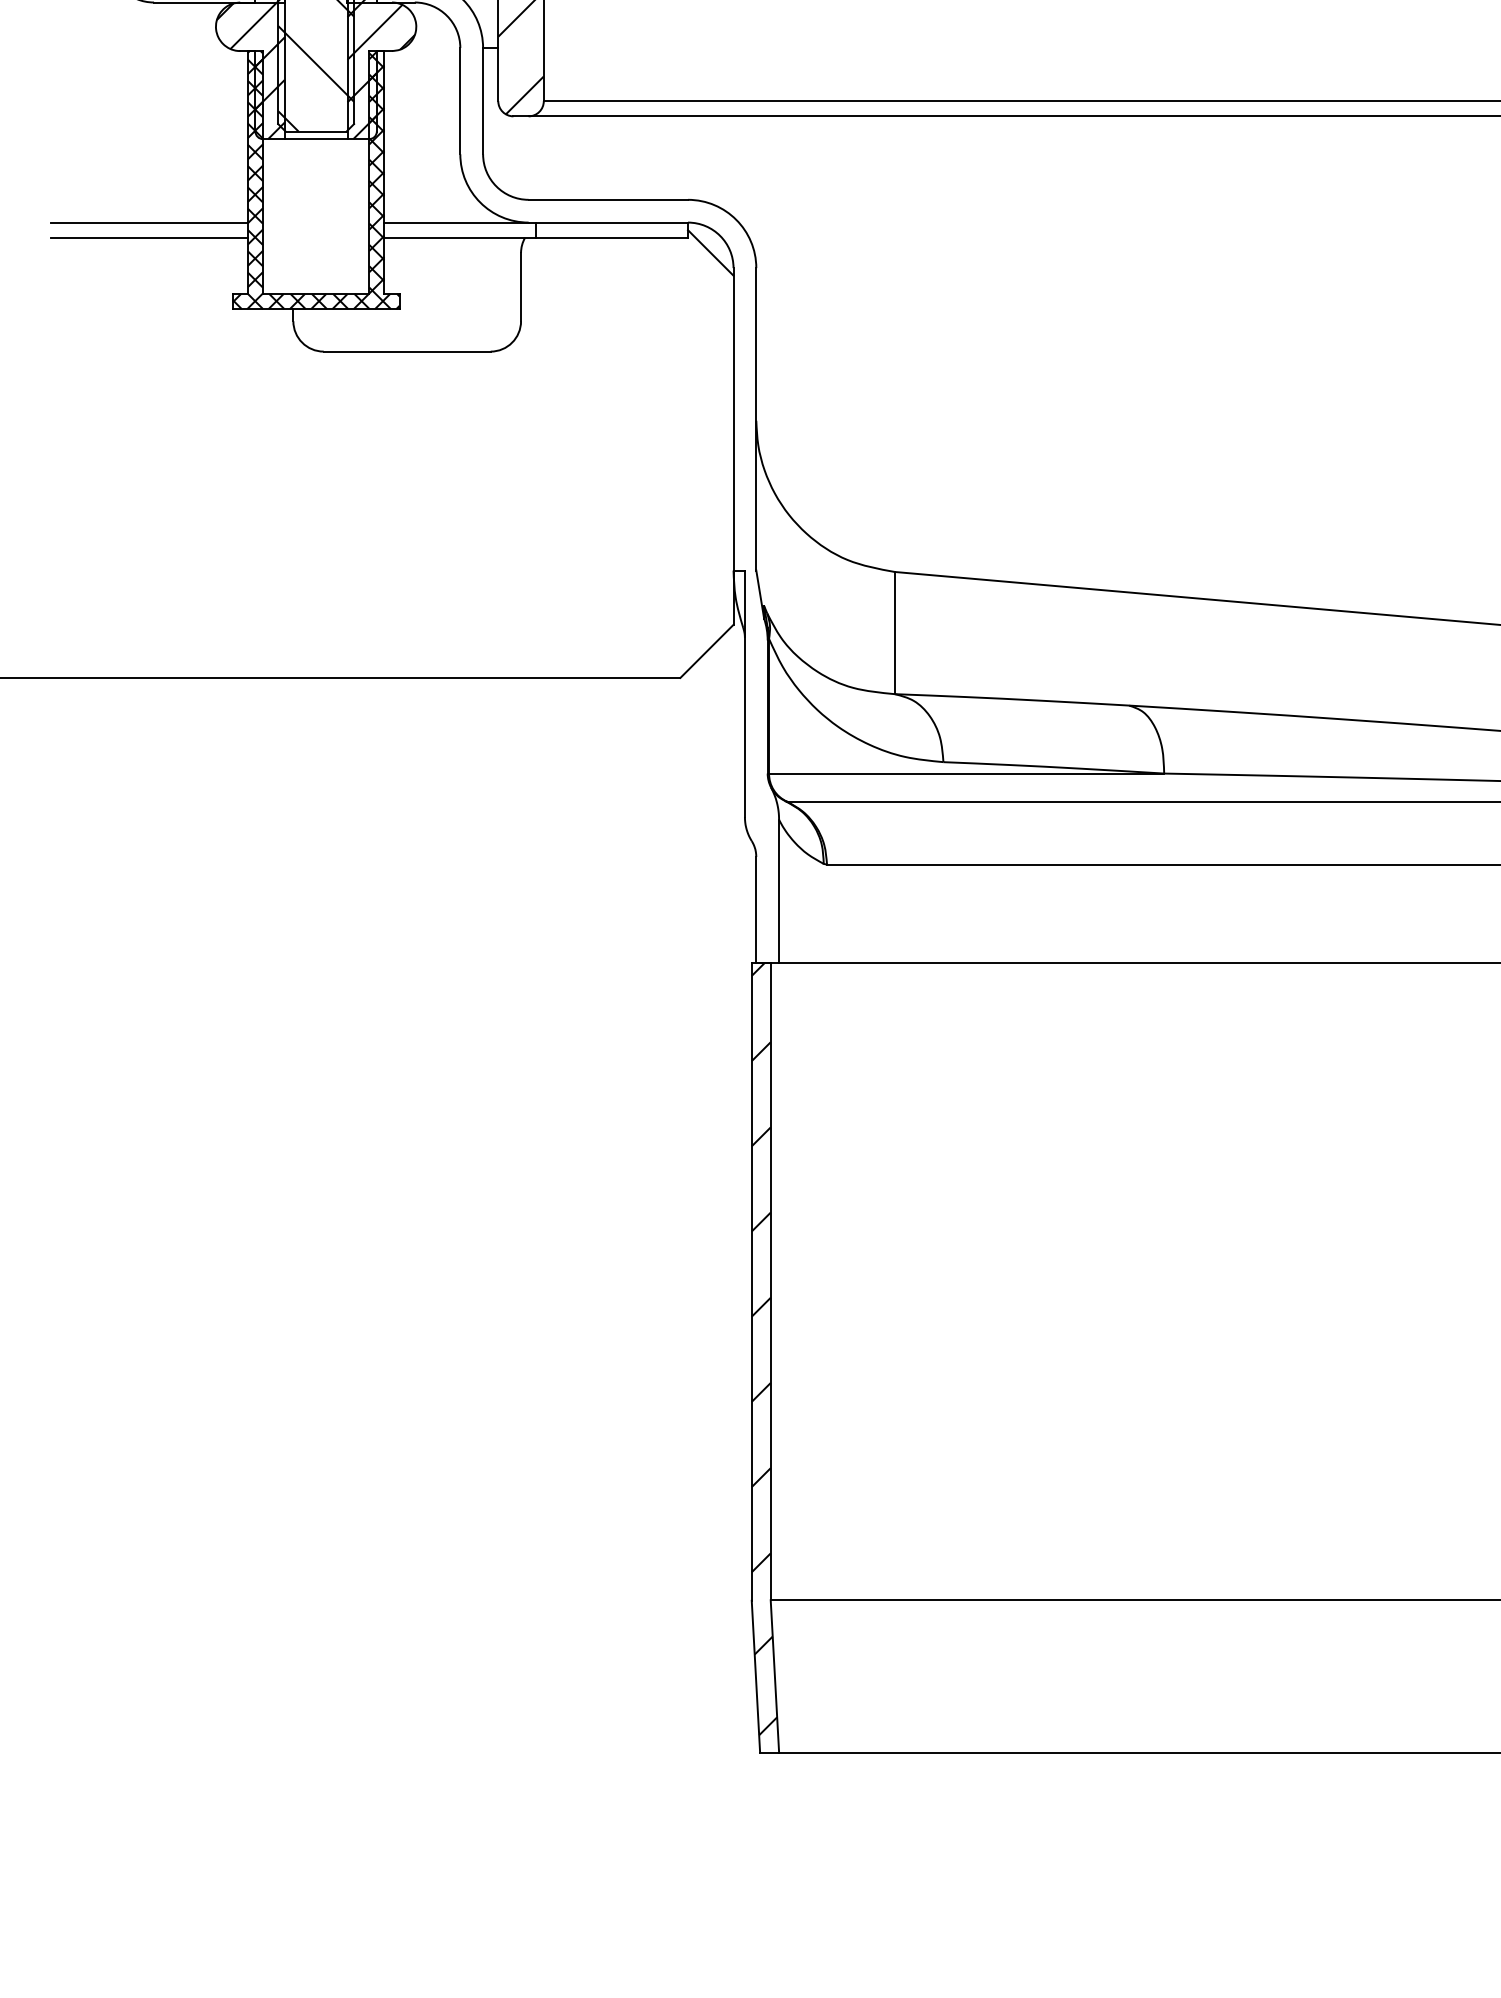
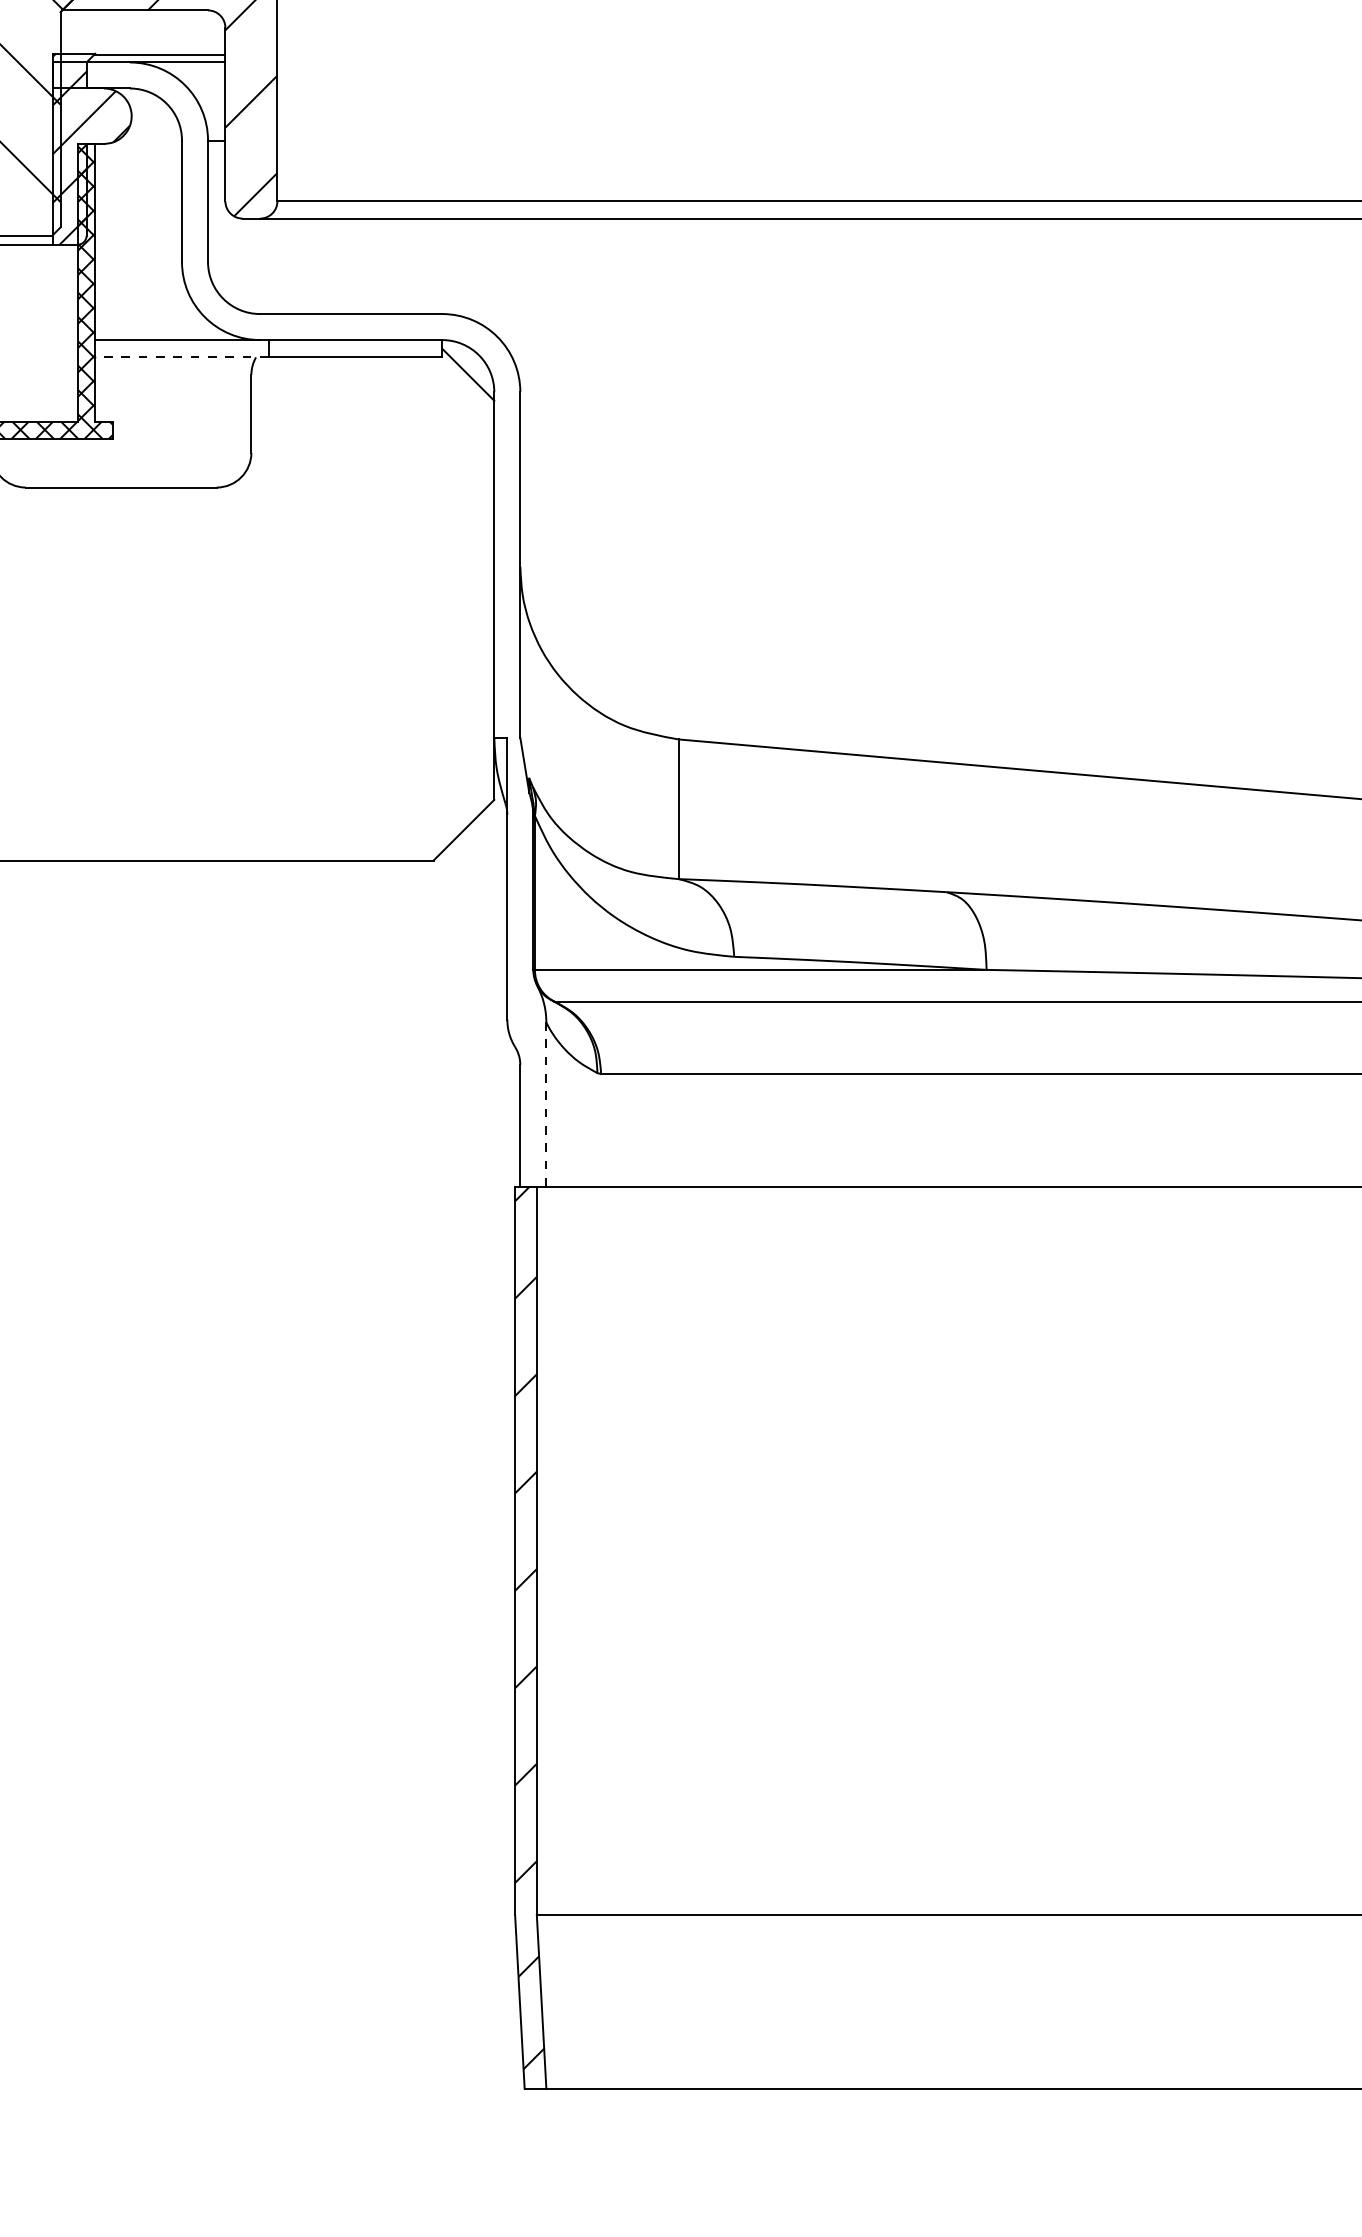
line: (460, 237) -> (182, 357), solid -> dashed
line: (779, 891) -> (546, 1104), solid -> dashed

